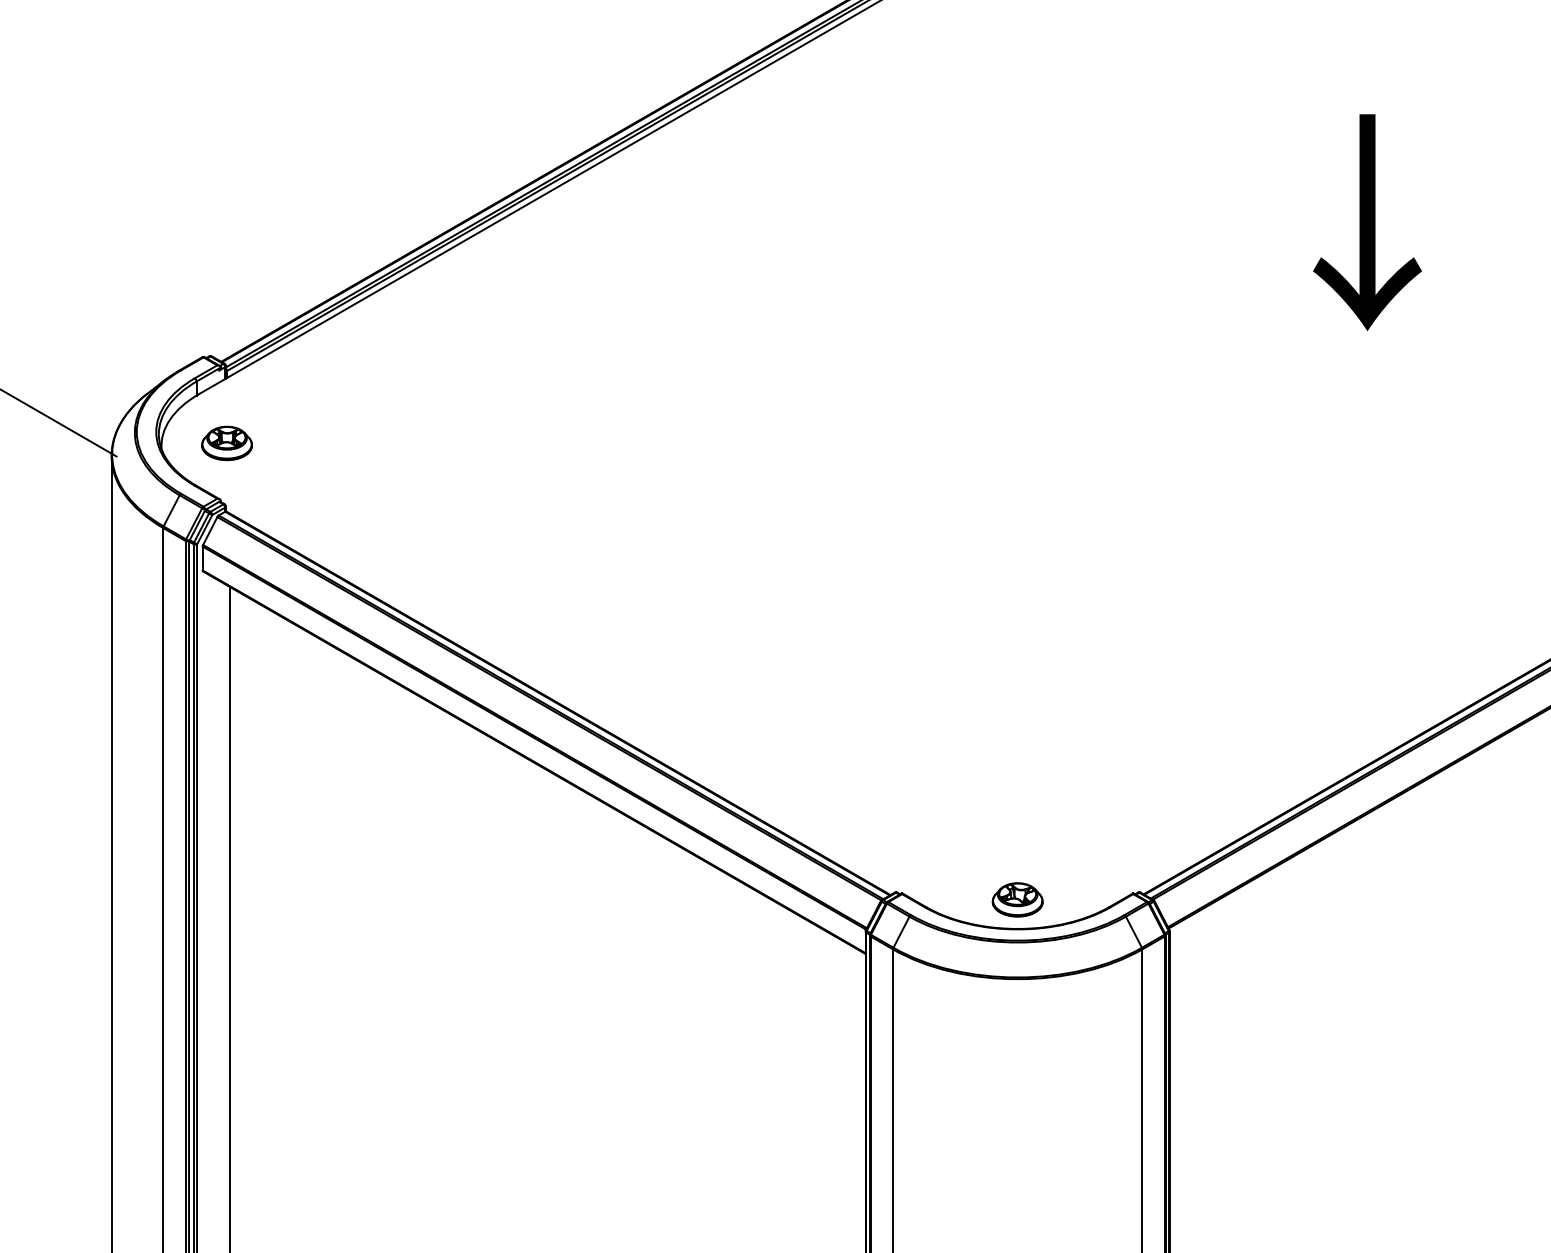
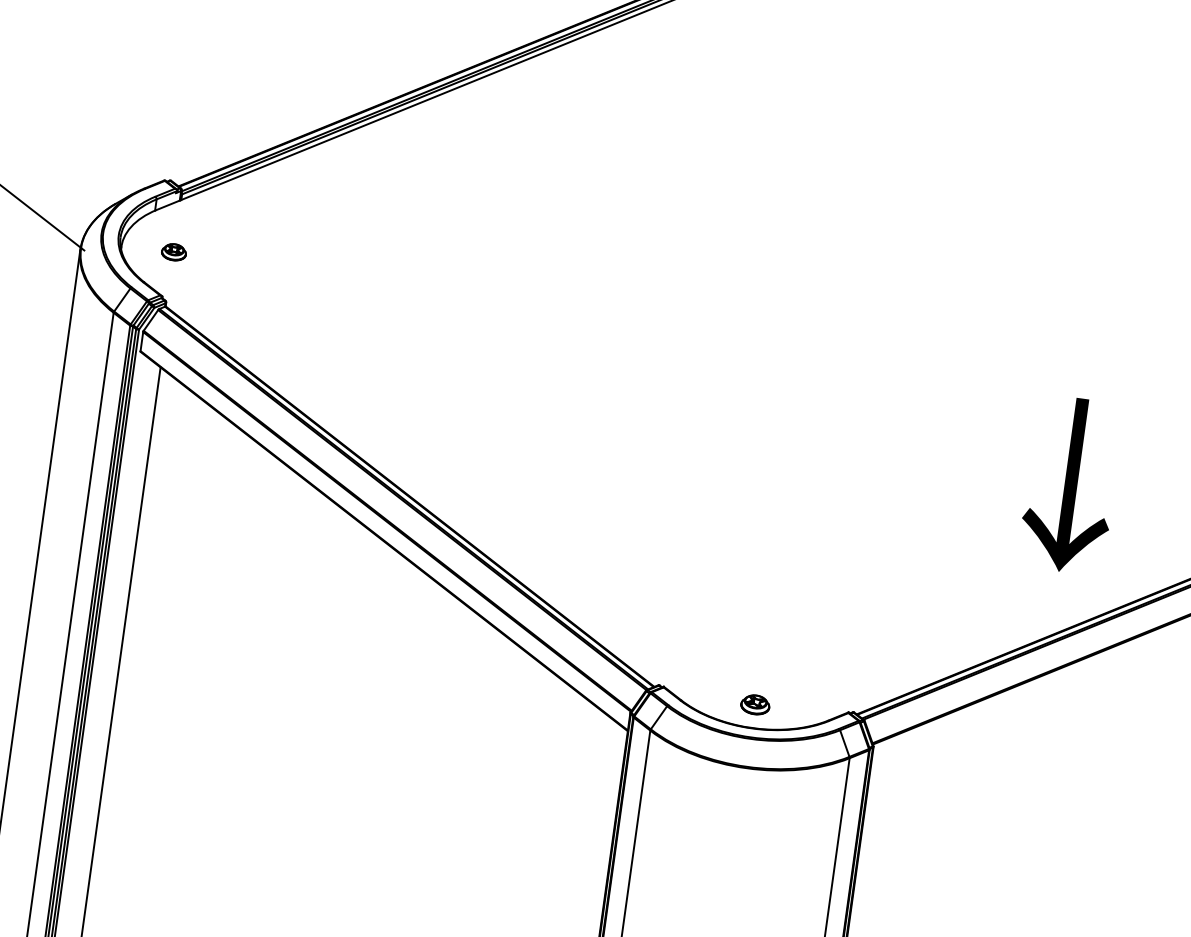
text: (1367, 222) -> (1070, 485), moved
part: (226, 443) -> (173, 252), size x0.6
part: (1017, 899) -> (755, 704), size x0.7

